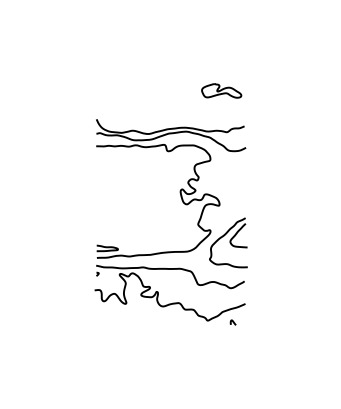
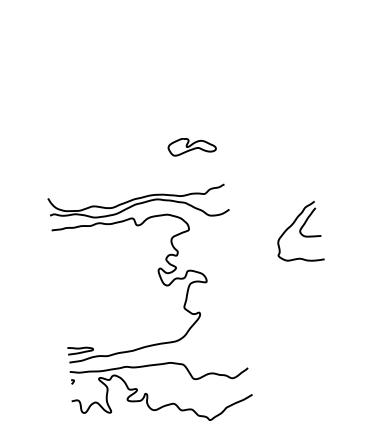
part: (228, 242) -> (298, 232), moved
curve: (232, 322) -> (239, 418), removed

